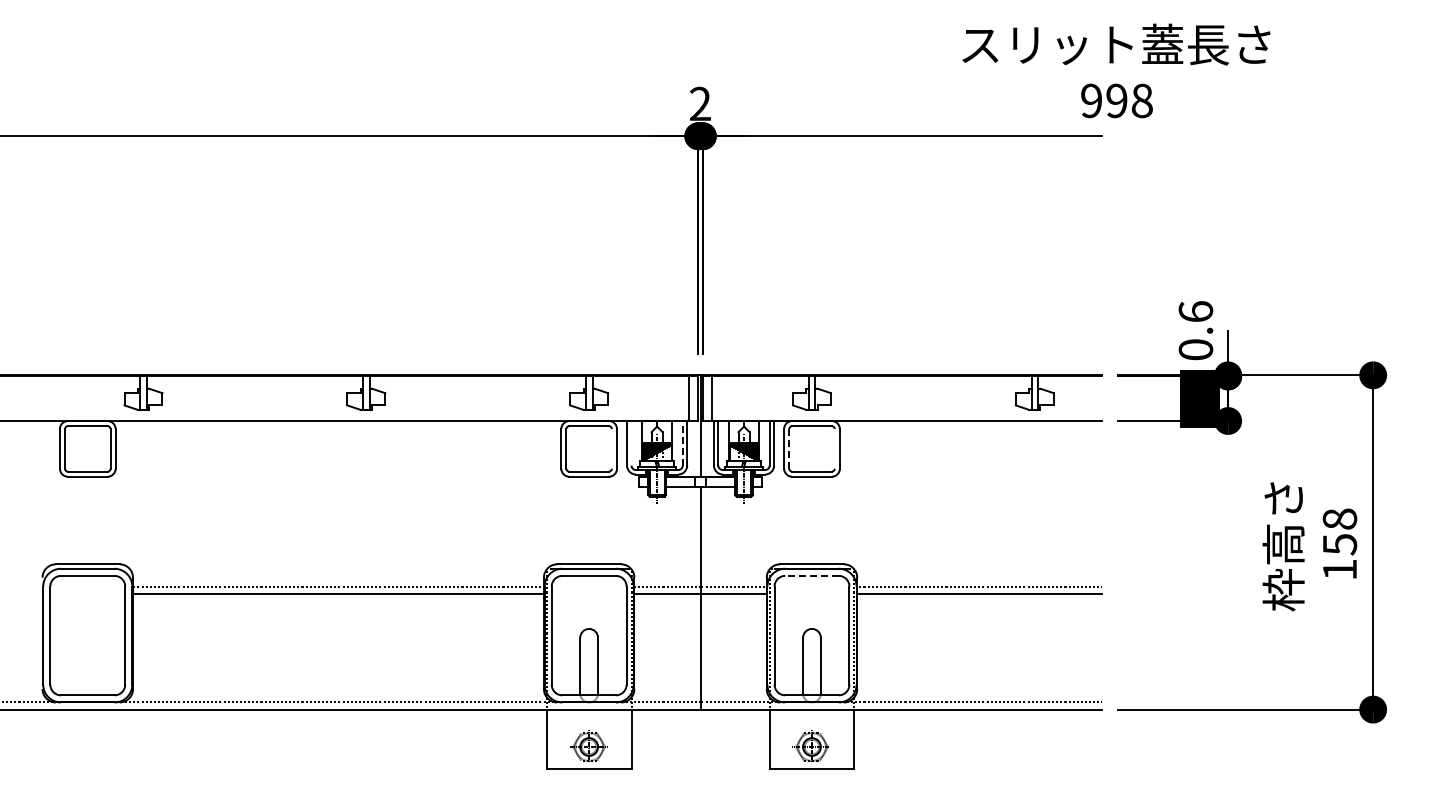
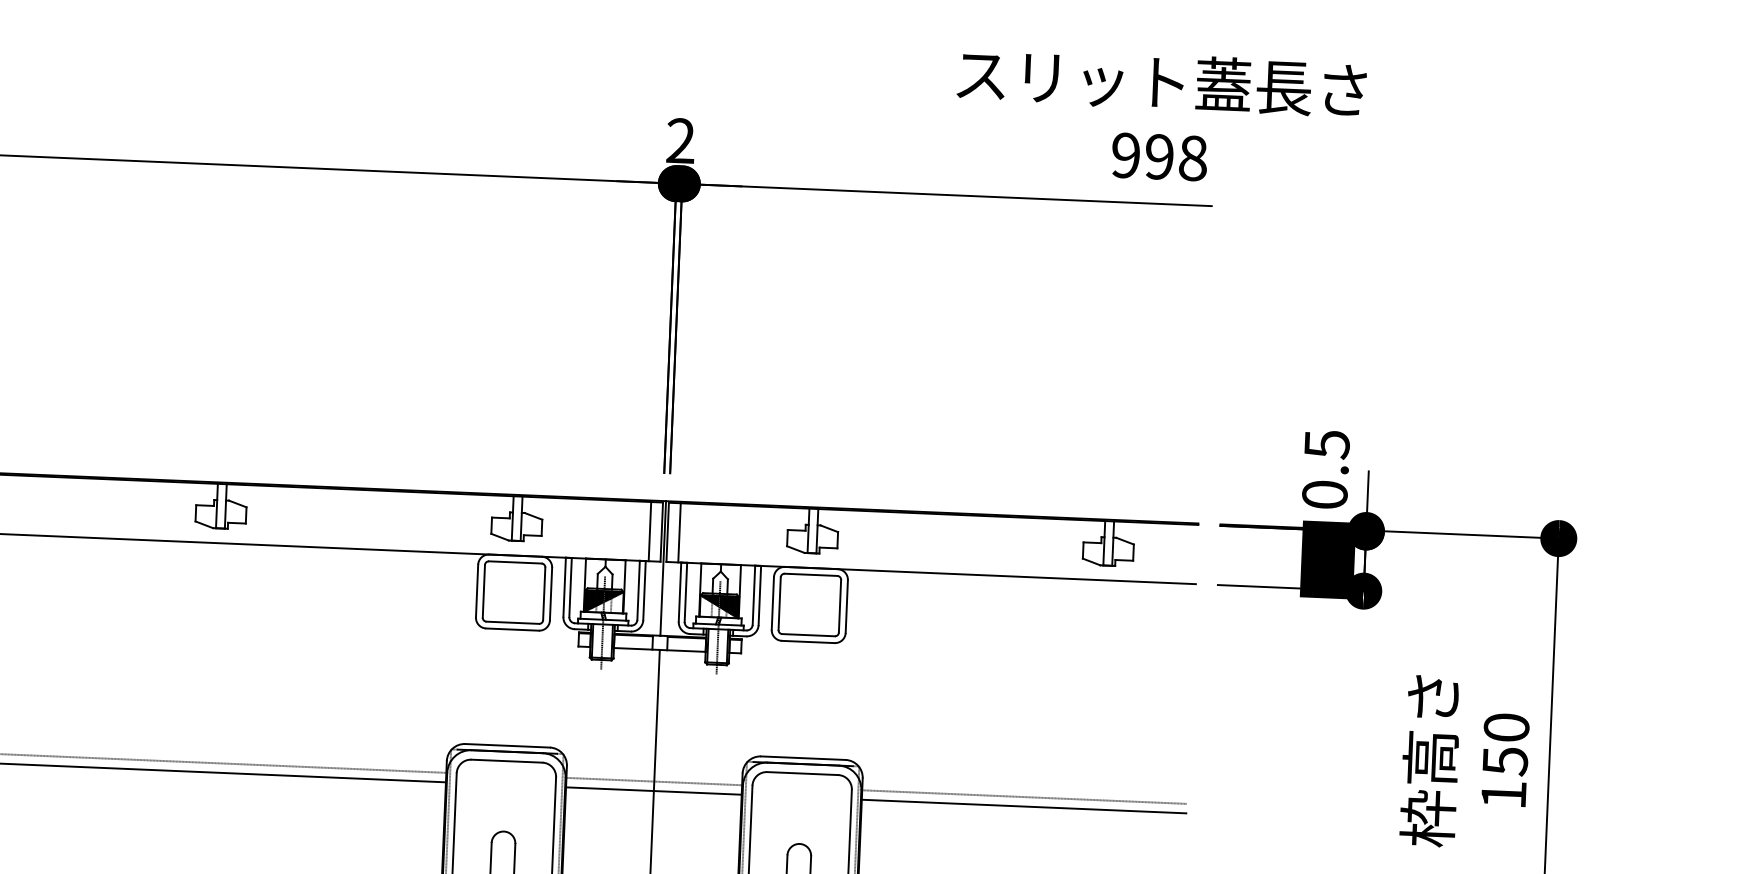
text: (1116, 70) -> (1160, 116), moved
text: (1195, 311) -> (1326, 443), 0.6 -> 0.5
line: (682, 442) -> (638, 589), dashed -> solid
line: (631, 443) -> (570, 587), added
line: (611, 448) -> (543, 593), added
line: (789, 448) -> (779, 603), dashed -> solid
line: (834, 448) -> (839, 605), added
text: (1339, 518) -> (1506, 726), 158 -> 150
line: (812, 575) -> (803, 773), dashed -> solid

